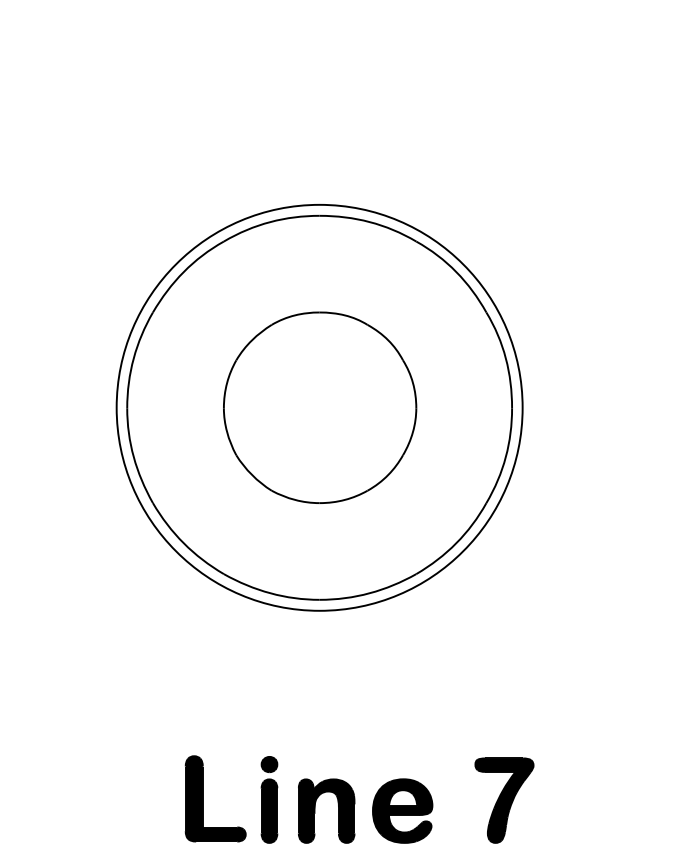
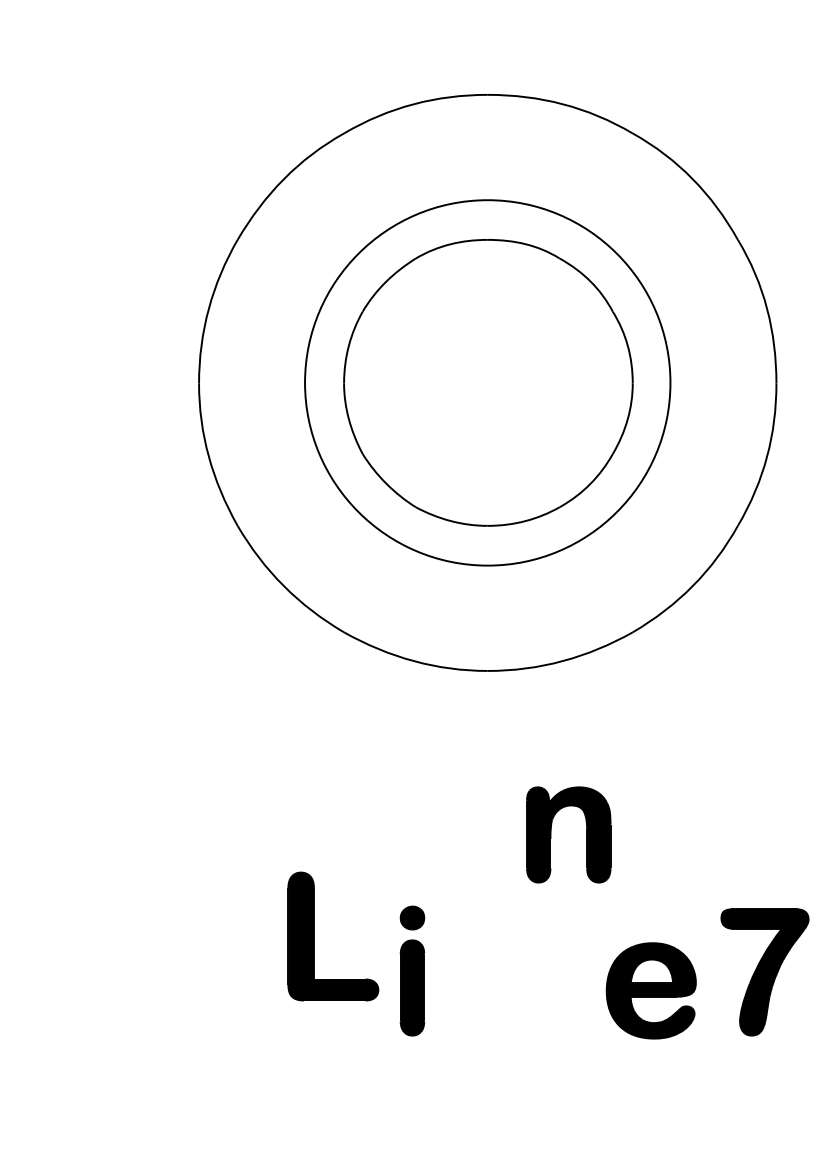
circle: (319, 407) -> (487, 382), size x0.6
part: (203, 798) -> (314, 935), moved
part: (315, 810) -> (552, 833), moved
part: (402, 810) -> (651, 989), moved

